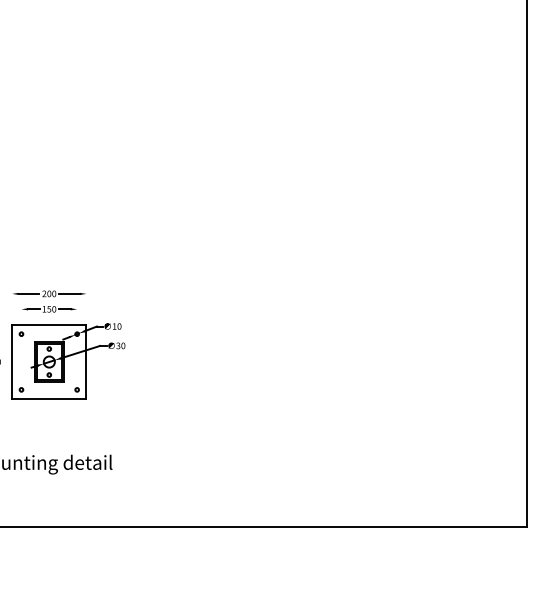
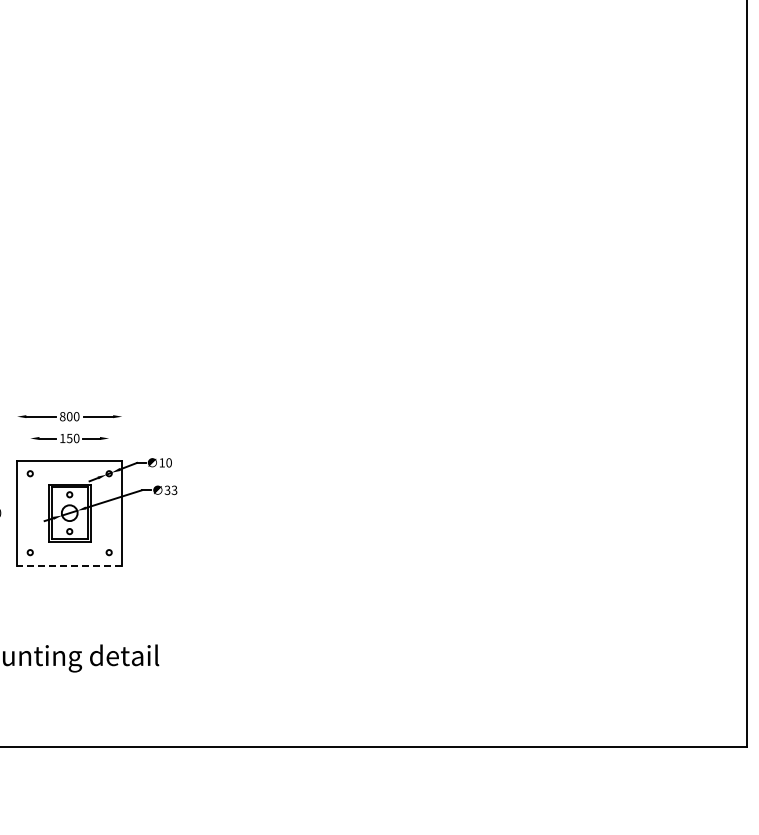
text: (44, 293) -> (62, 416), 200 -> 800
text: (123, 345) -> (174, 489), 30 -> 33
line: (49, 398) -> (69, 565), solid -> dashed

